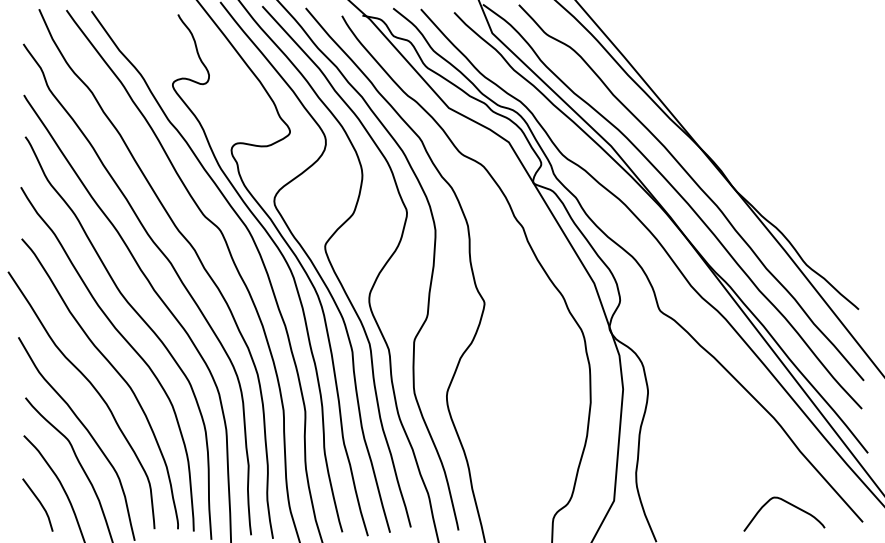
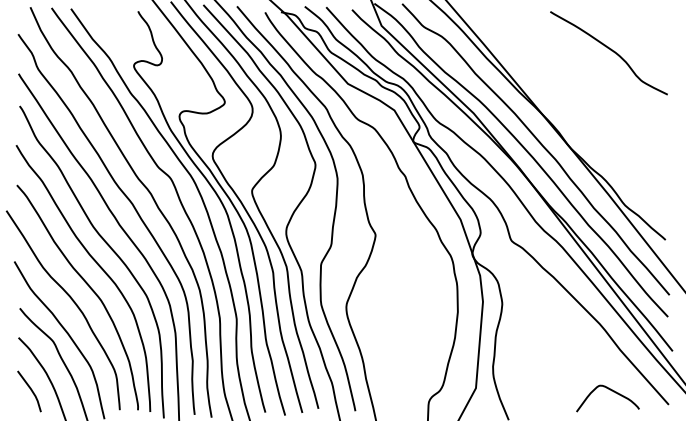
curve: (787, 65) -> (610, 50), added

